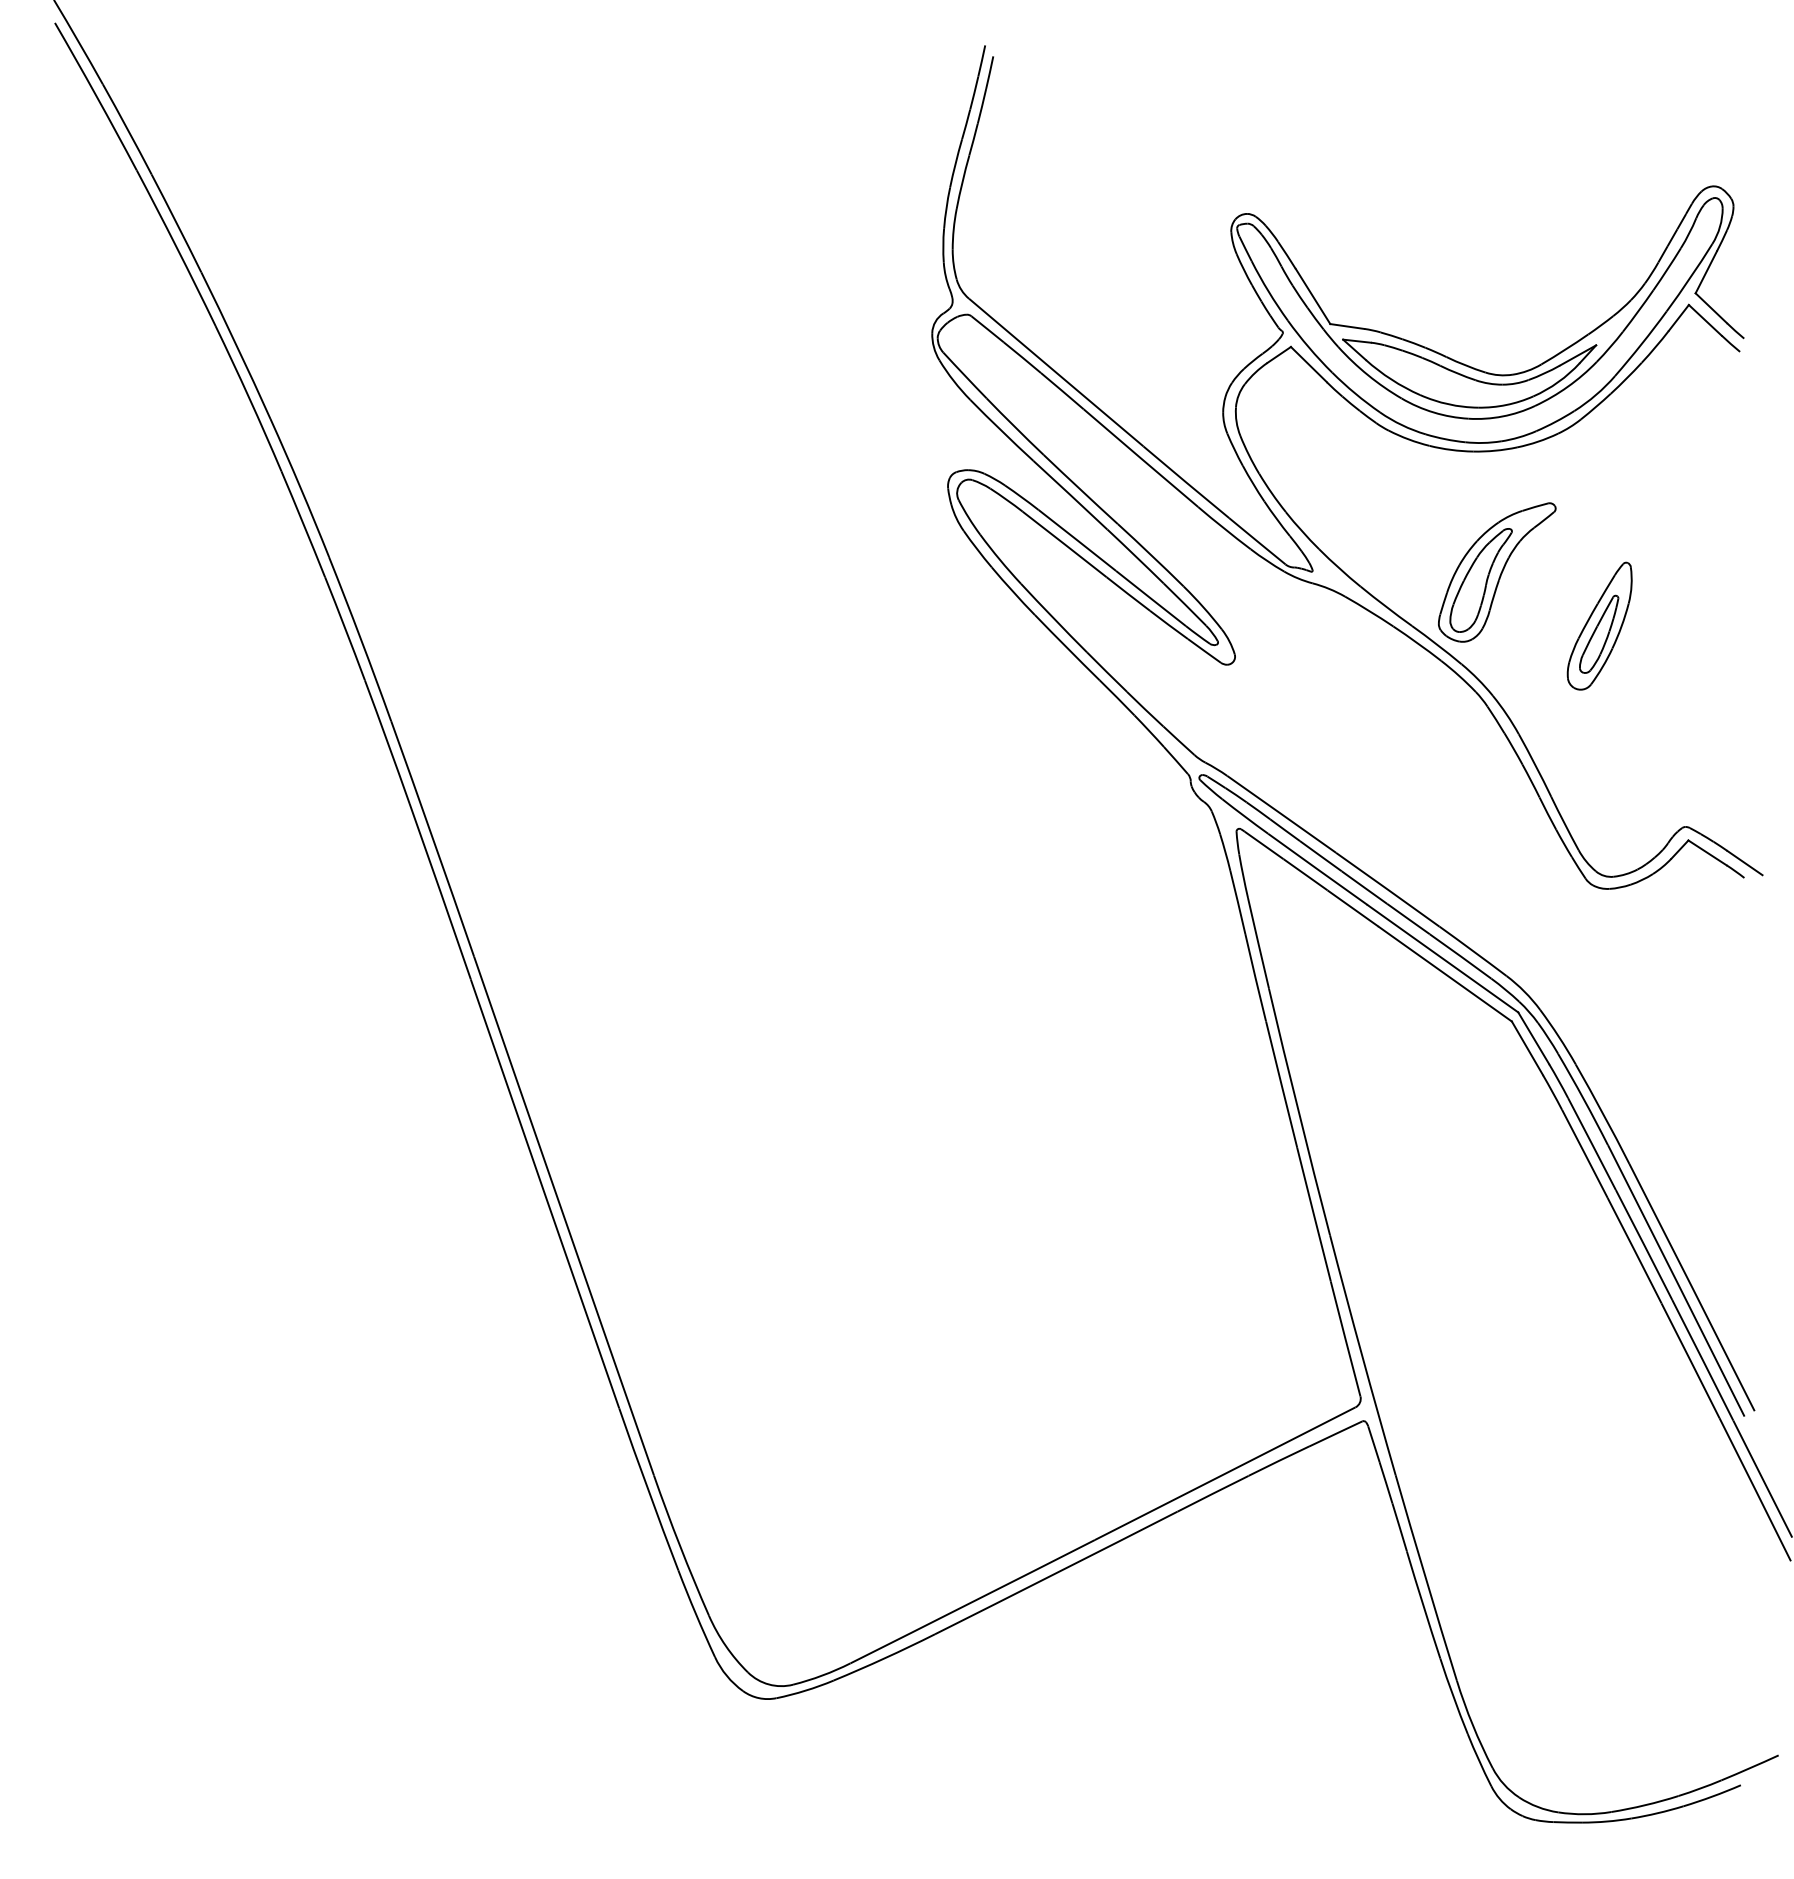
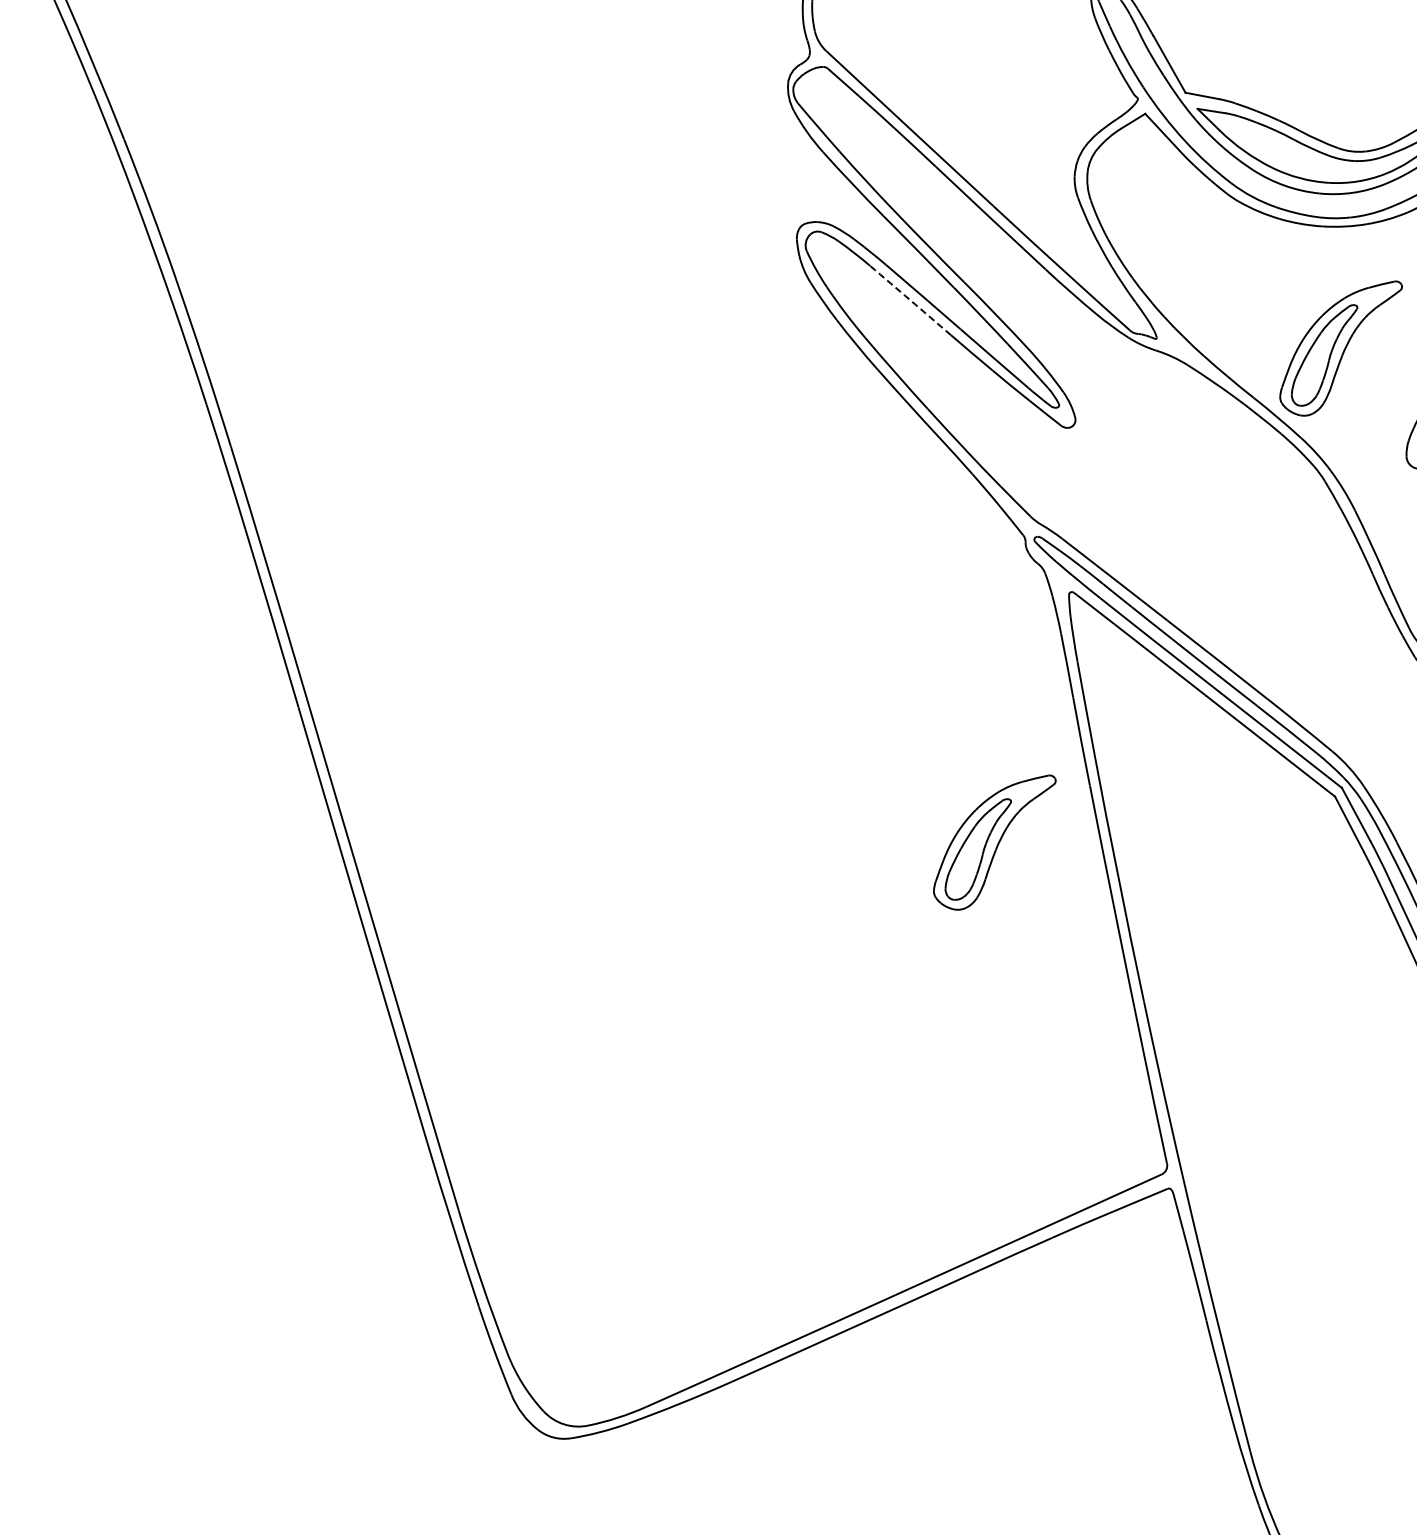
arc: (1064, 544) -> (910, 300), solid -> dashed
part: (1173, 1082) -> (994, 842), added

